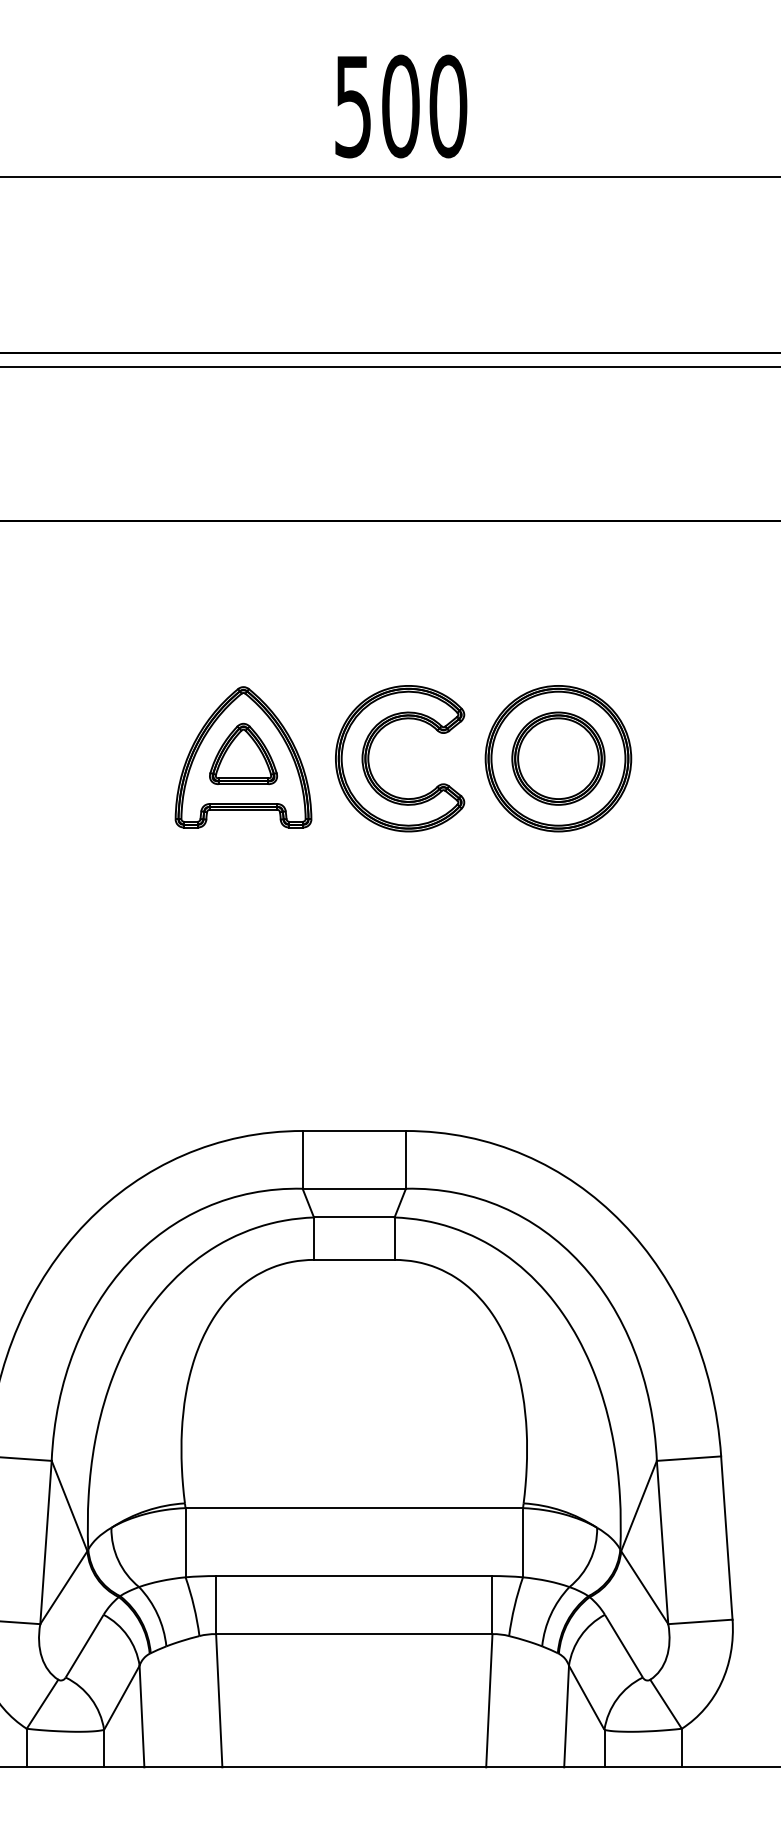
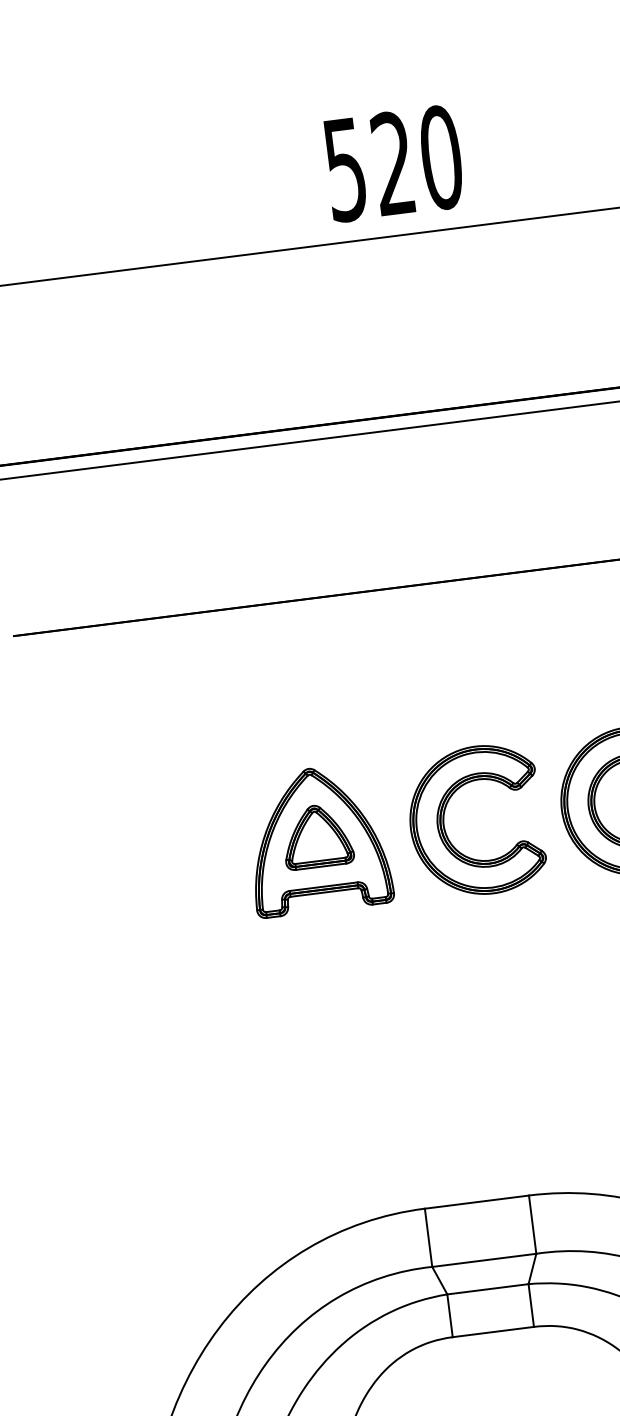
text: (400, 106) -> (393, 163), 500 -> 520

